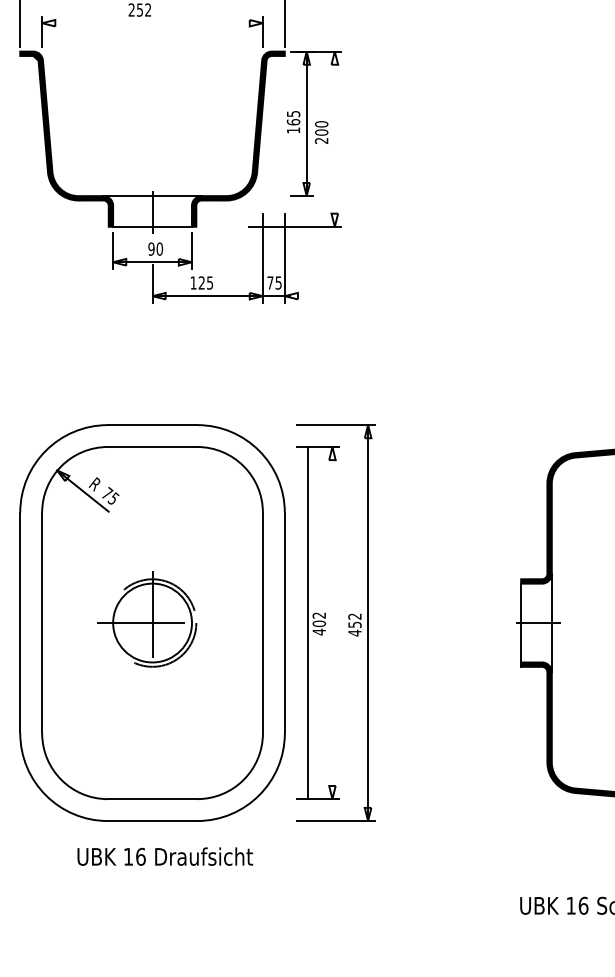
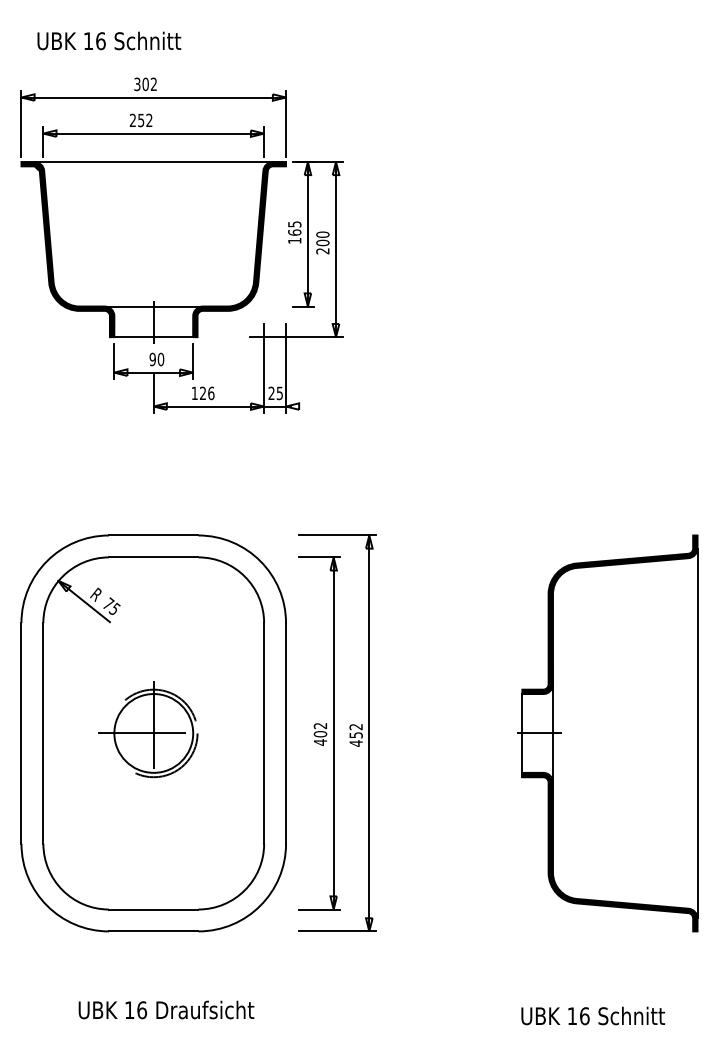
line: (152, 23) -> (153, 133), added
line: (152, 52) -> (153, 162), added
line: (335, 139) -> (336, 249), added
text: (270, 282) -> (271, 392), 75 -> 25
text: (210, 283) -> (211, 393), 125 -> 126
line: (308, 623) -> (333, 733), moved
text: (165, 856) -> (166, 1009), moved

